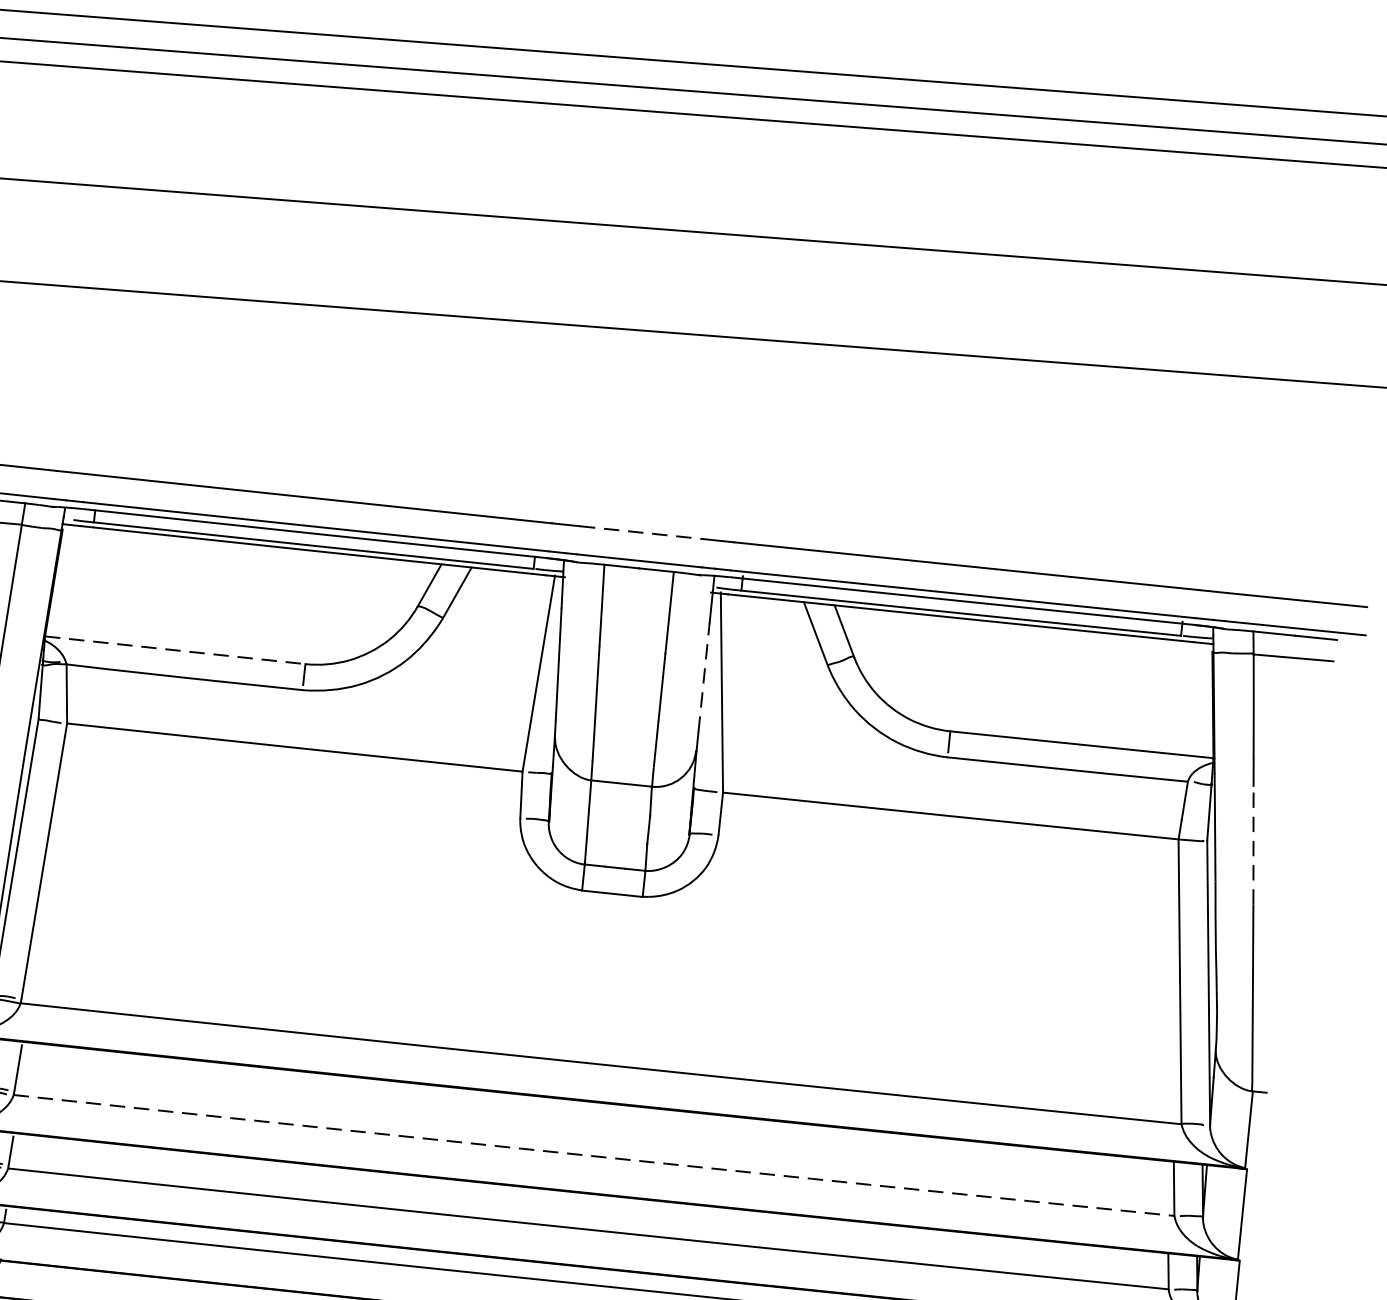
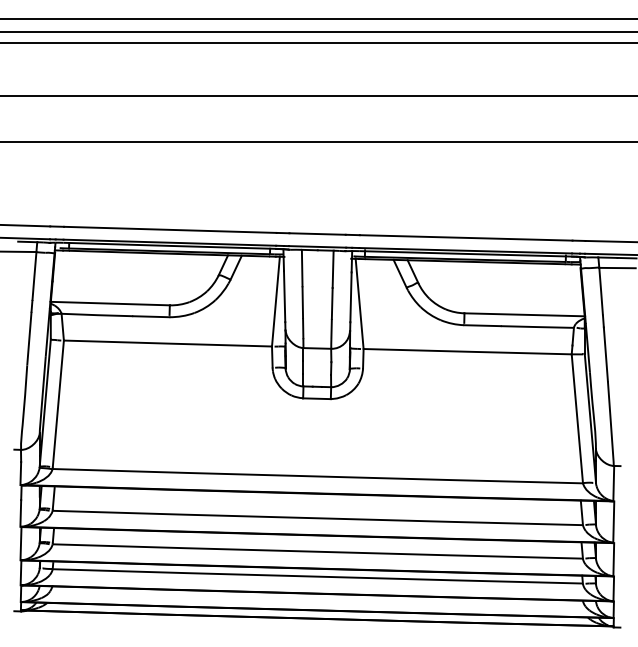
line: (643, 533) -> (318, 234), dashed -> solid
line: (175, 650) -> (110, 303), dashed -> solid
line: (705, 677) -> (351, 297), dashed -> solid
line: (1252, 845) -> (605, 354), dashed -> solid
arc: (593, 1156) -> (317, 518), dashed -> solid

